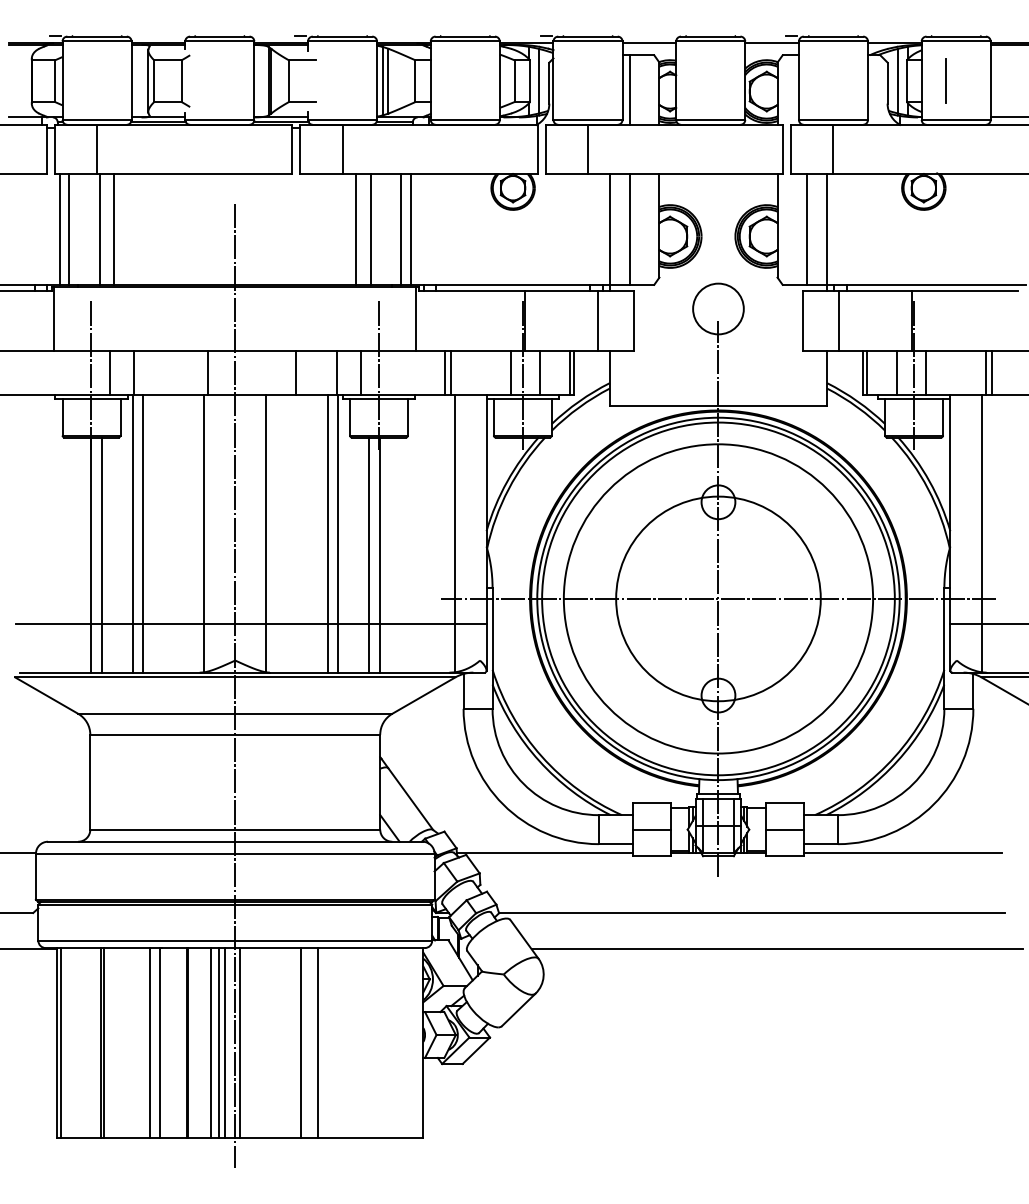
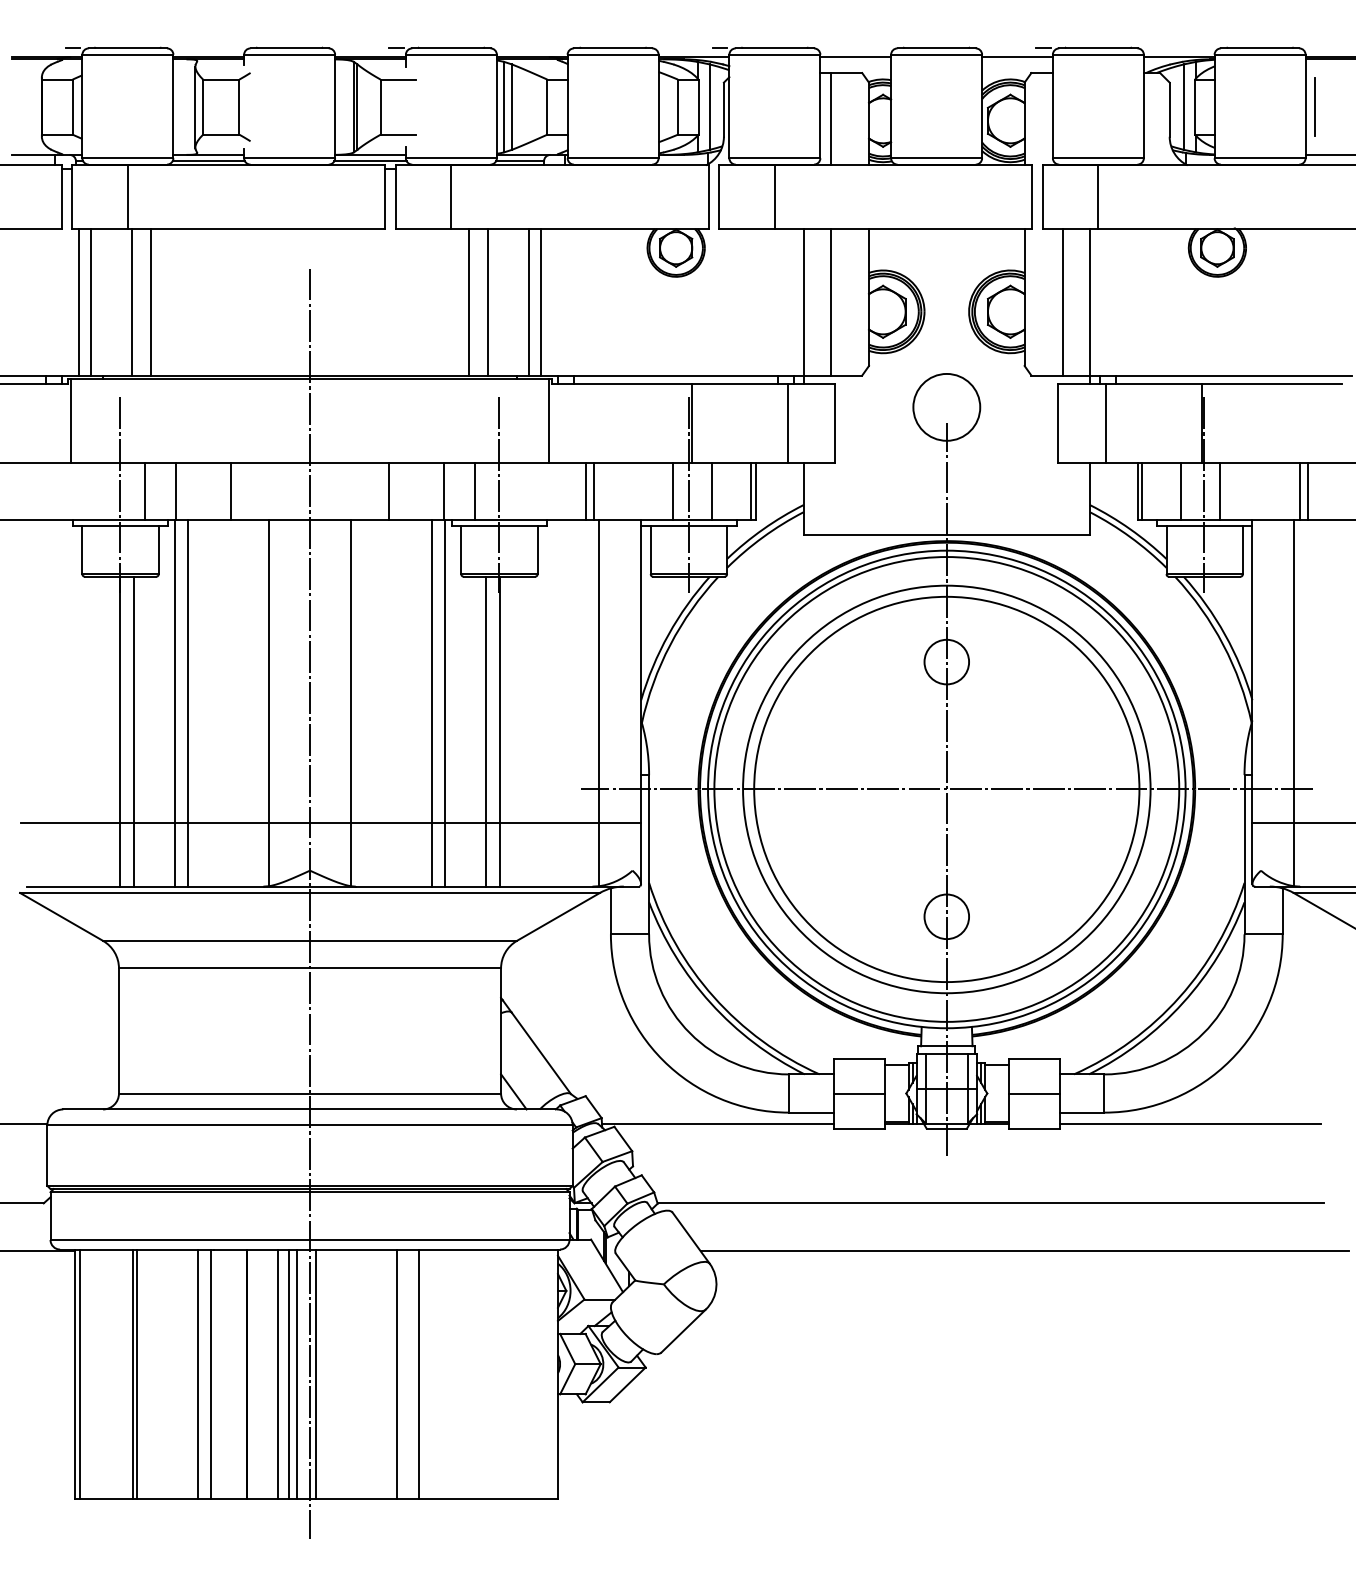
line: (945, 80) -> (1314, 106), moved
line: (208, 372) -> (230, 491), moved
circle: (718, 598) -> (946, 789), size x1.43

